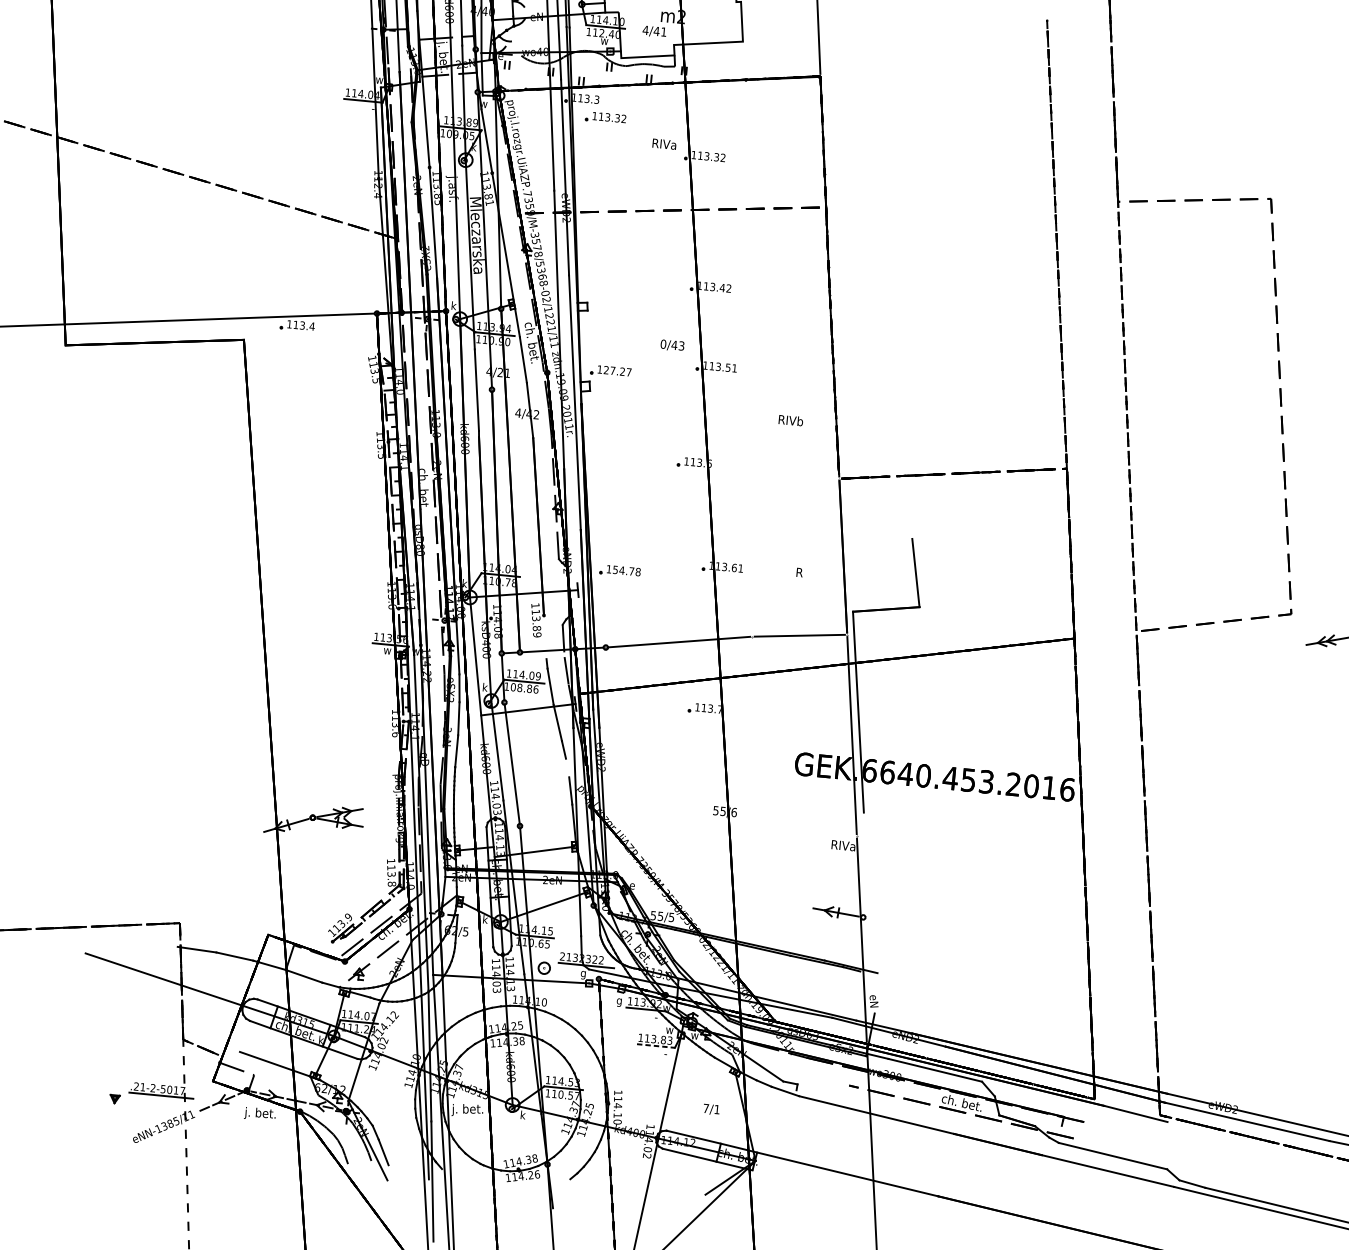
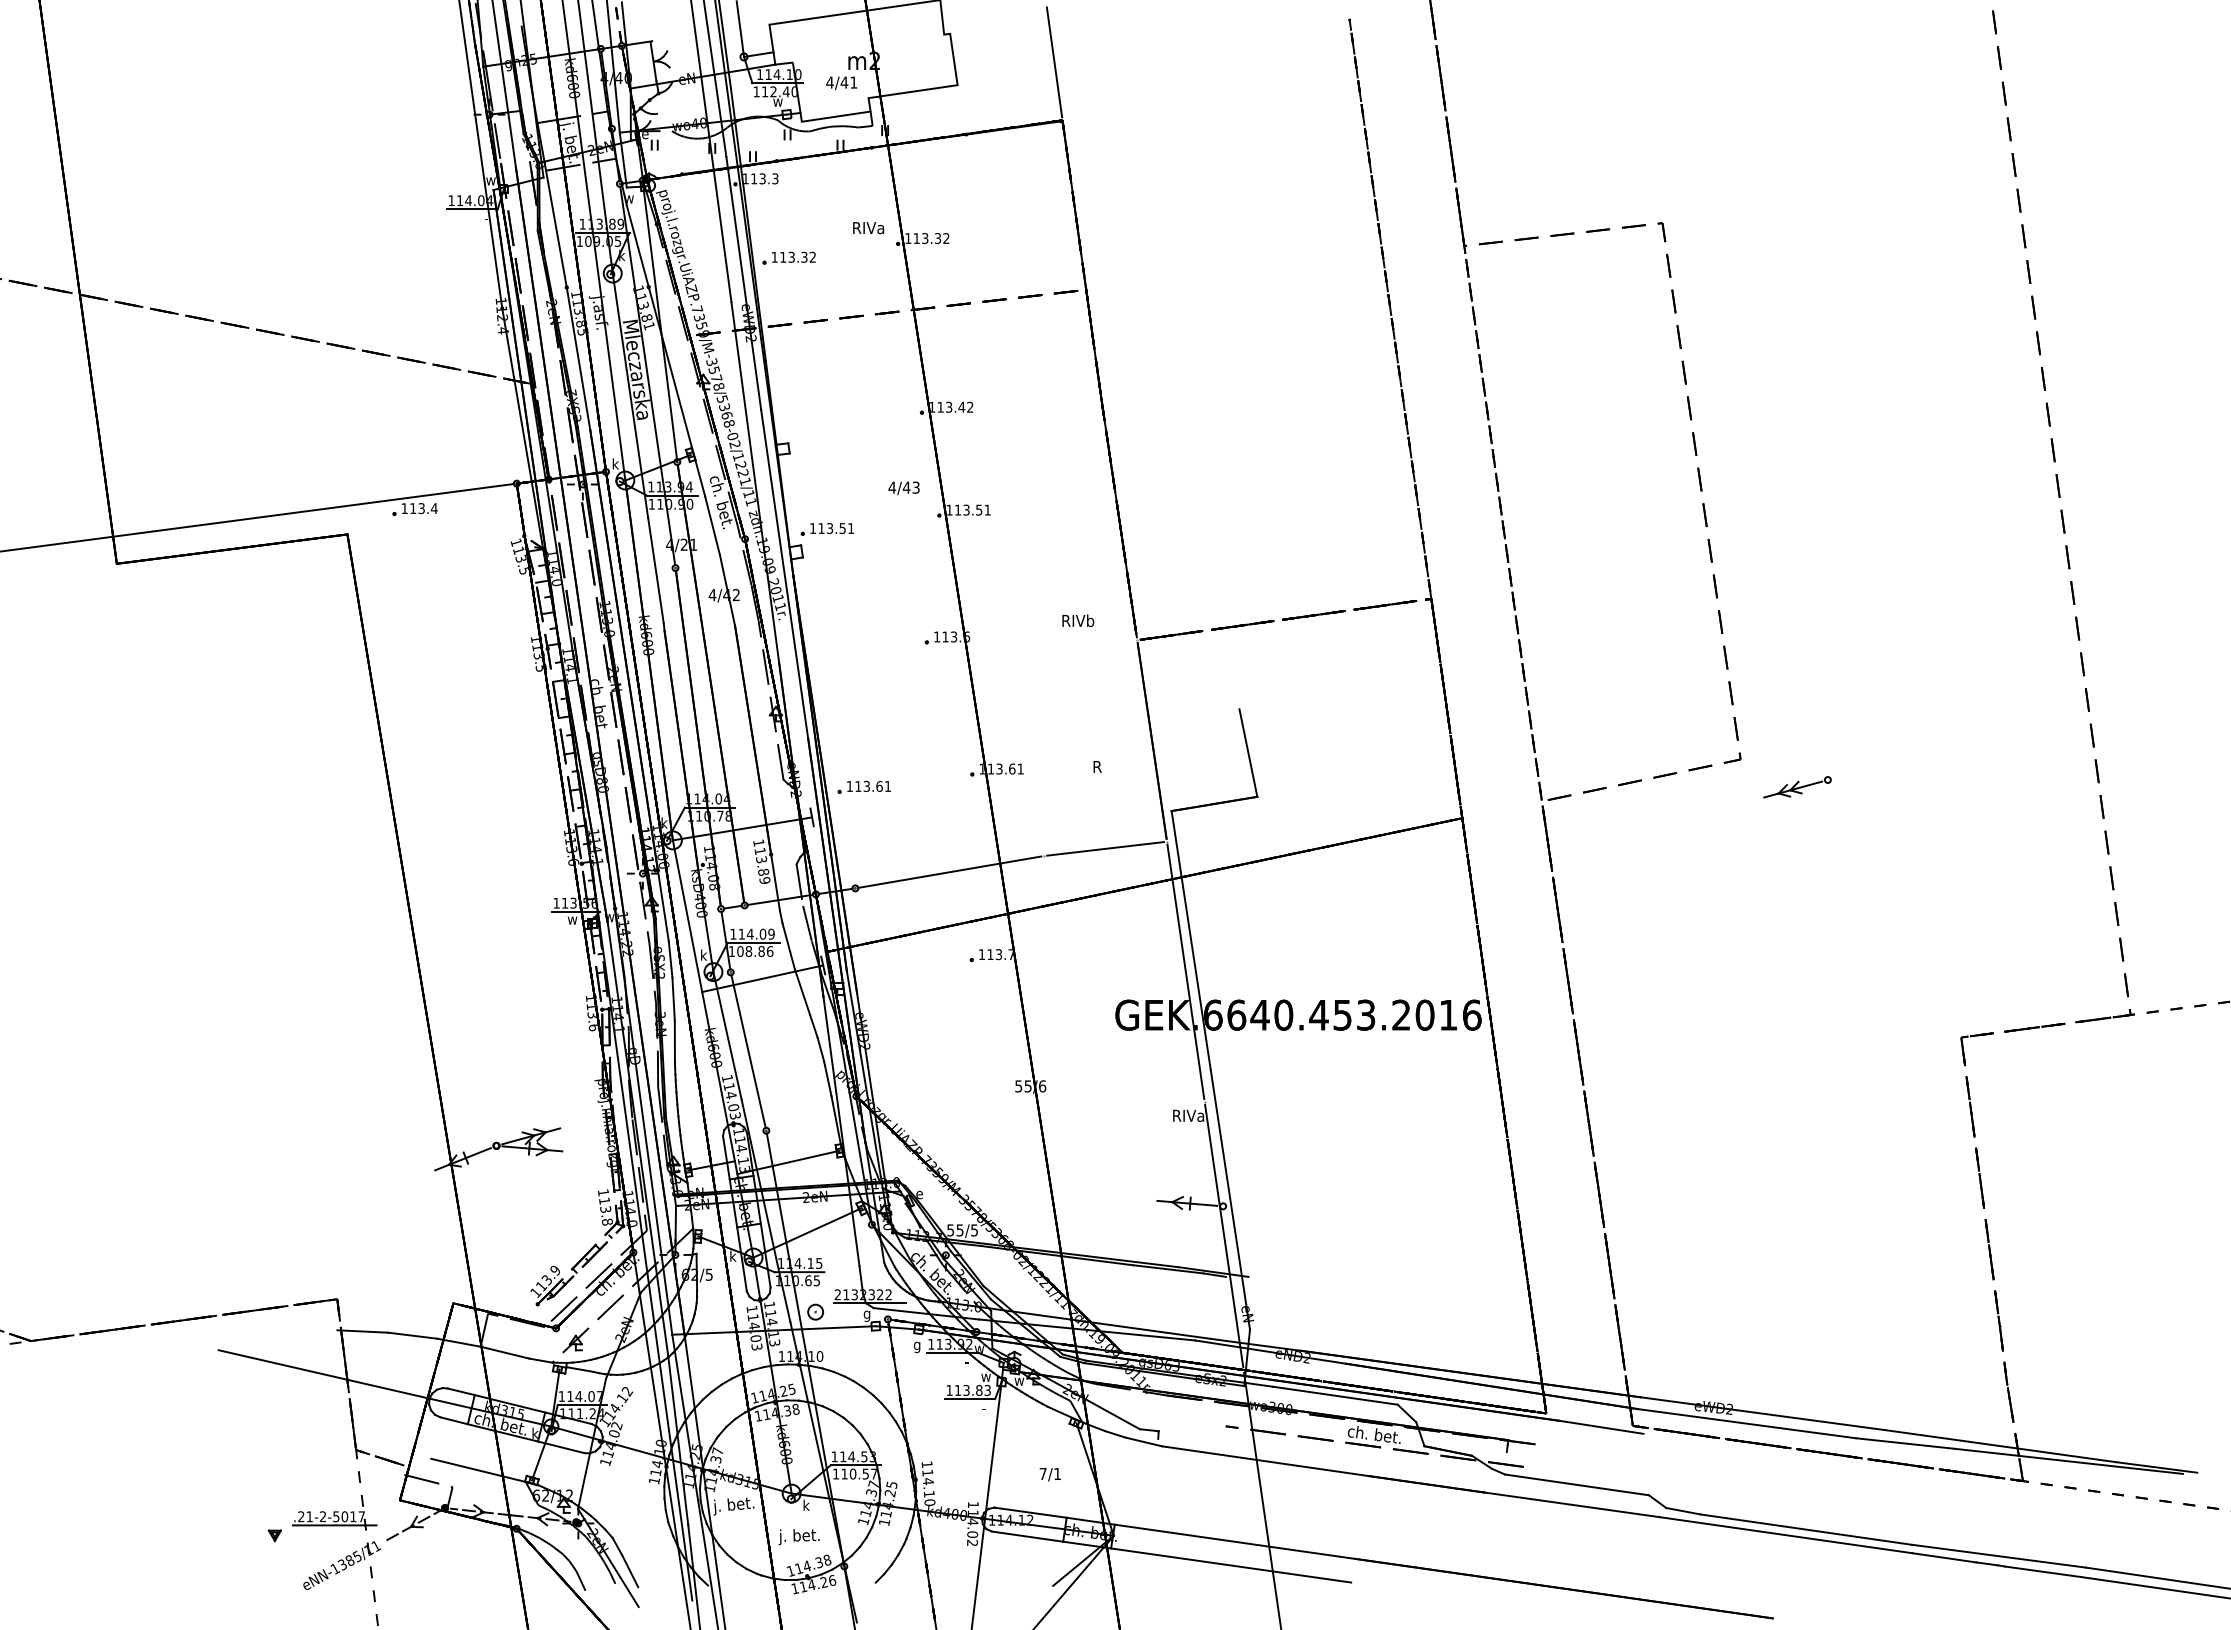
part: (605, 117) -> (788, 257), moved
text: (663, 344) -> (892, 487), 0/43 -> 4/43
text: (617, 371) -> (836, 528), 127.27 -> 113.51
text: (791, 420) -> (1078, 620), moved
text: (627, 571) -> (873, 786), 154.78 -> 113.61
line: (545, 637) -> (775, 882), added
line: (567, 768) -> (820, 1049), added
line: (869, 912) -> (1230, 1199), added
line: (656, 1046) -> (970, 1399), dashed -> solid
text: (259, 1114) -> (798, 1537), moved
line: (843, 1192) -> (1231, 1565), added

